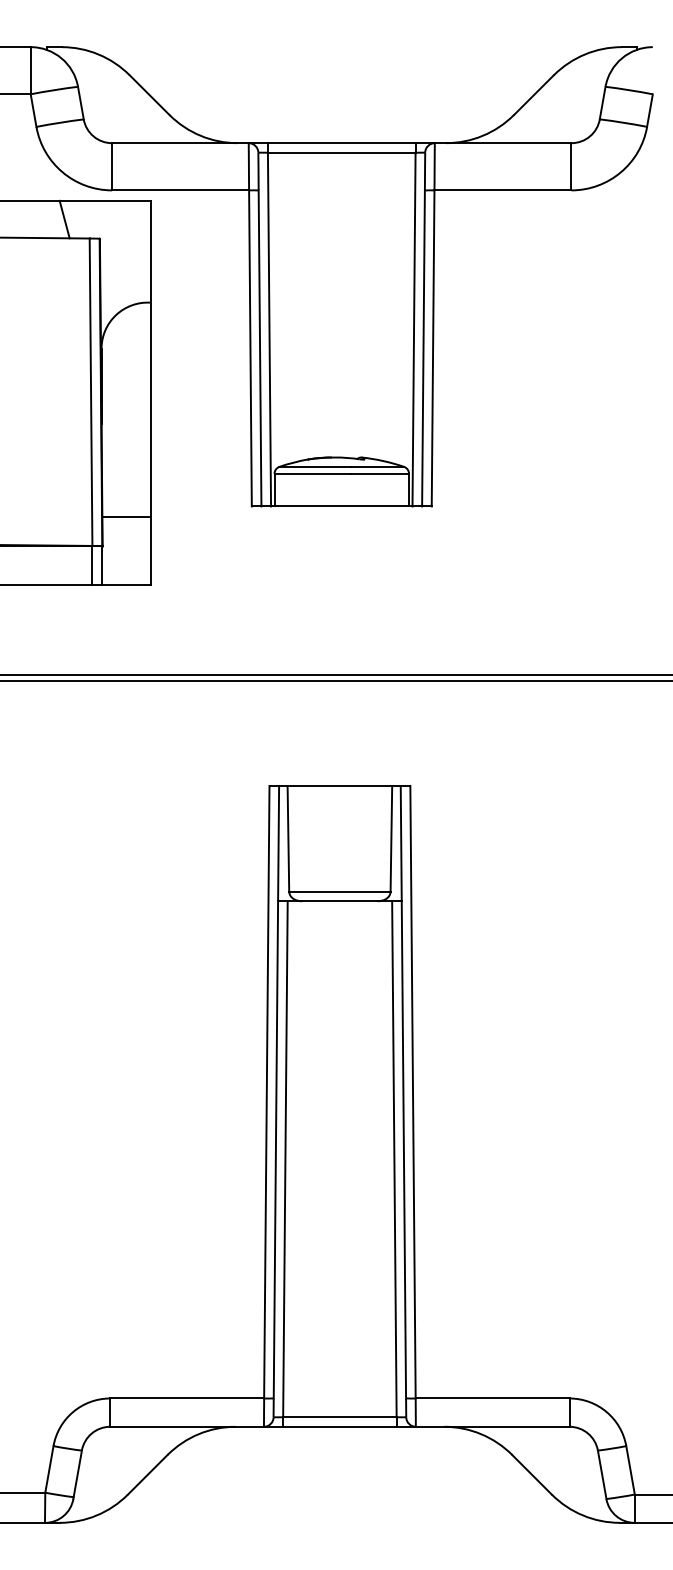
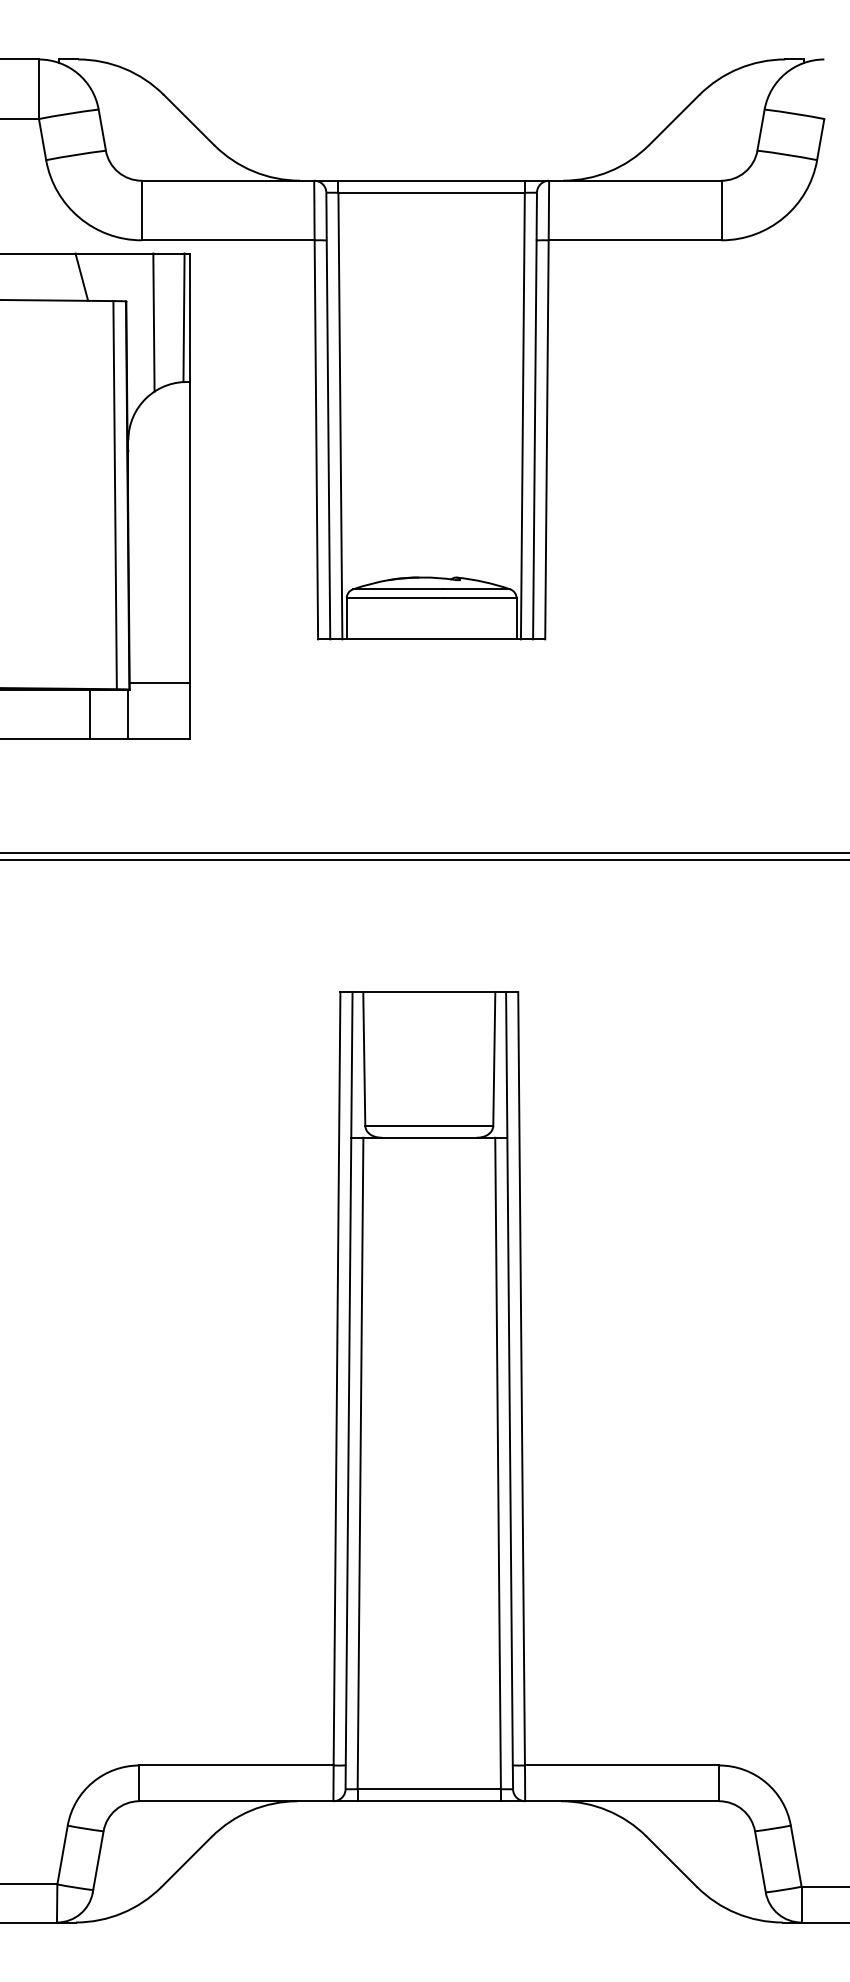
line: (145, 251) -> (183, 317), added
line: (121, 255) -> (153, 322), added
line: (126, 516) -> (159, 682), moved
line: (92, 565) -> (90, 713), moved

